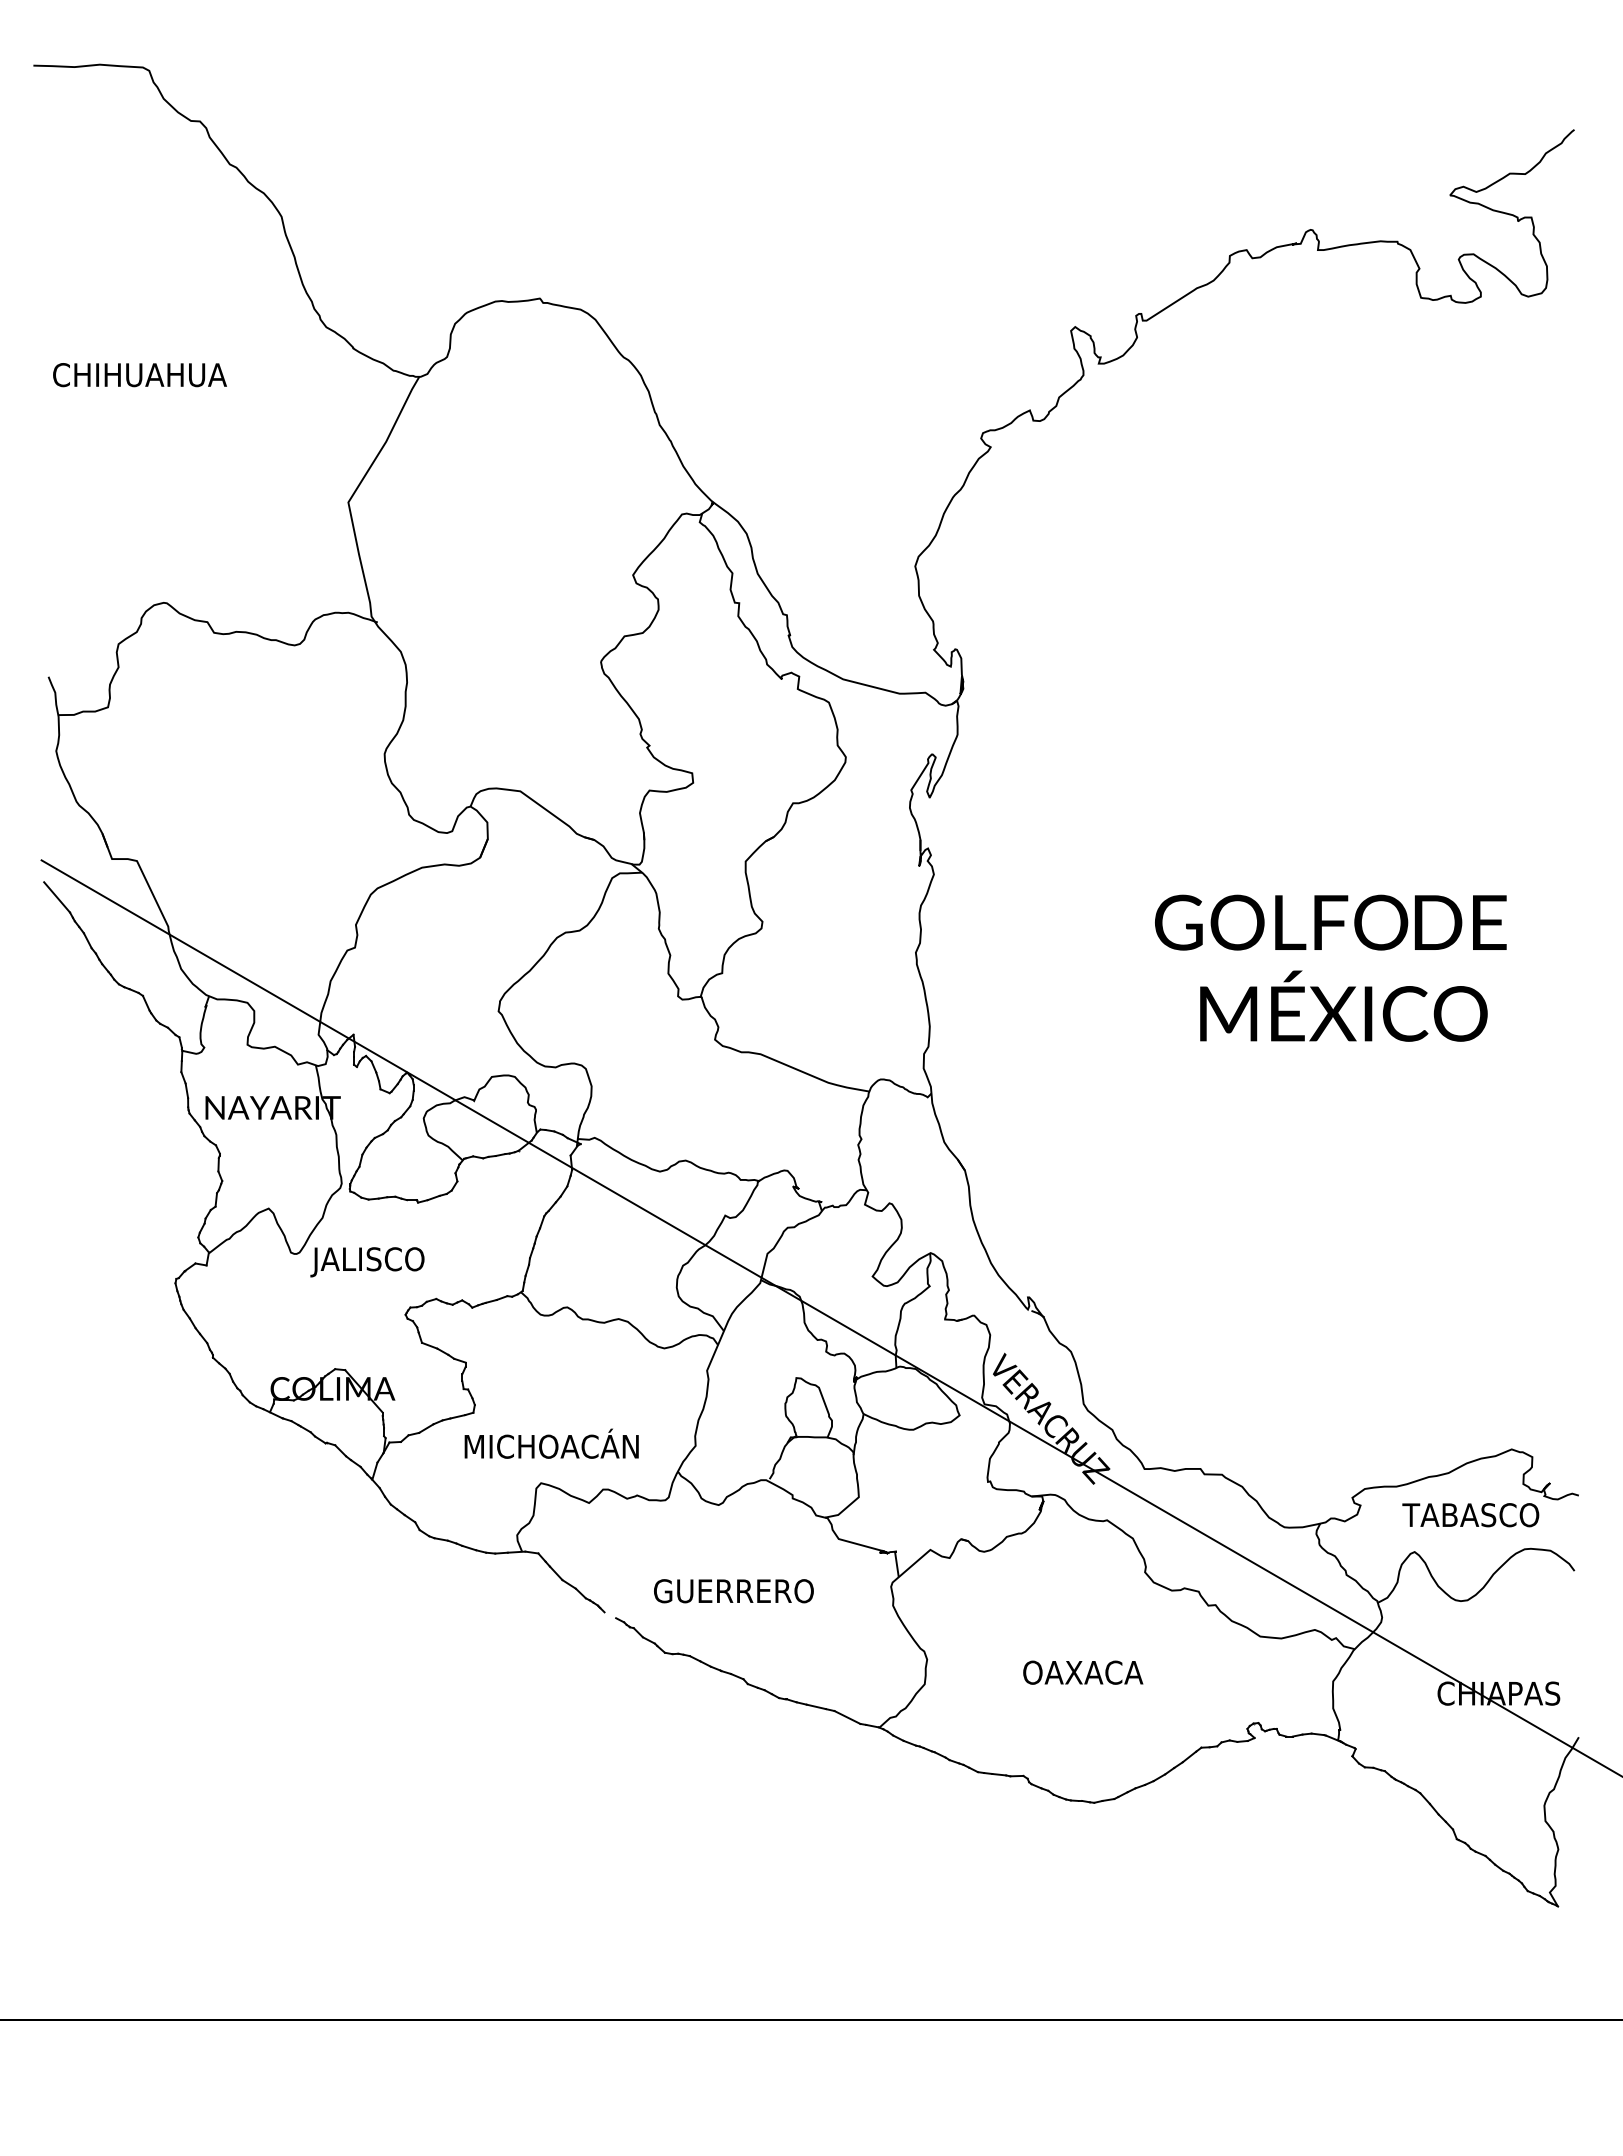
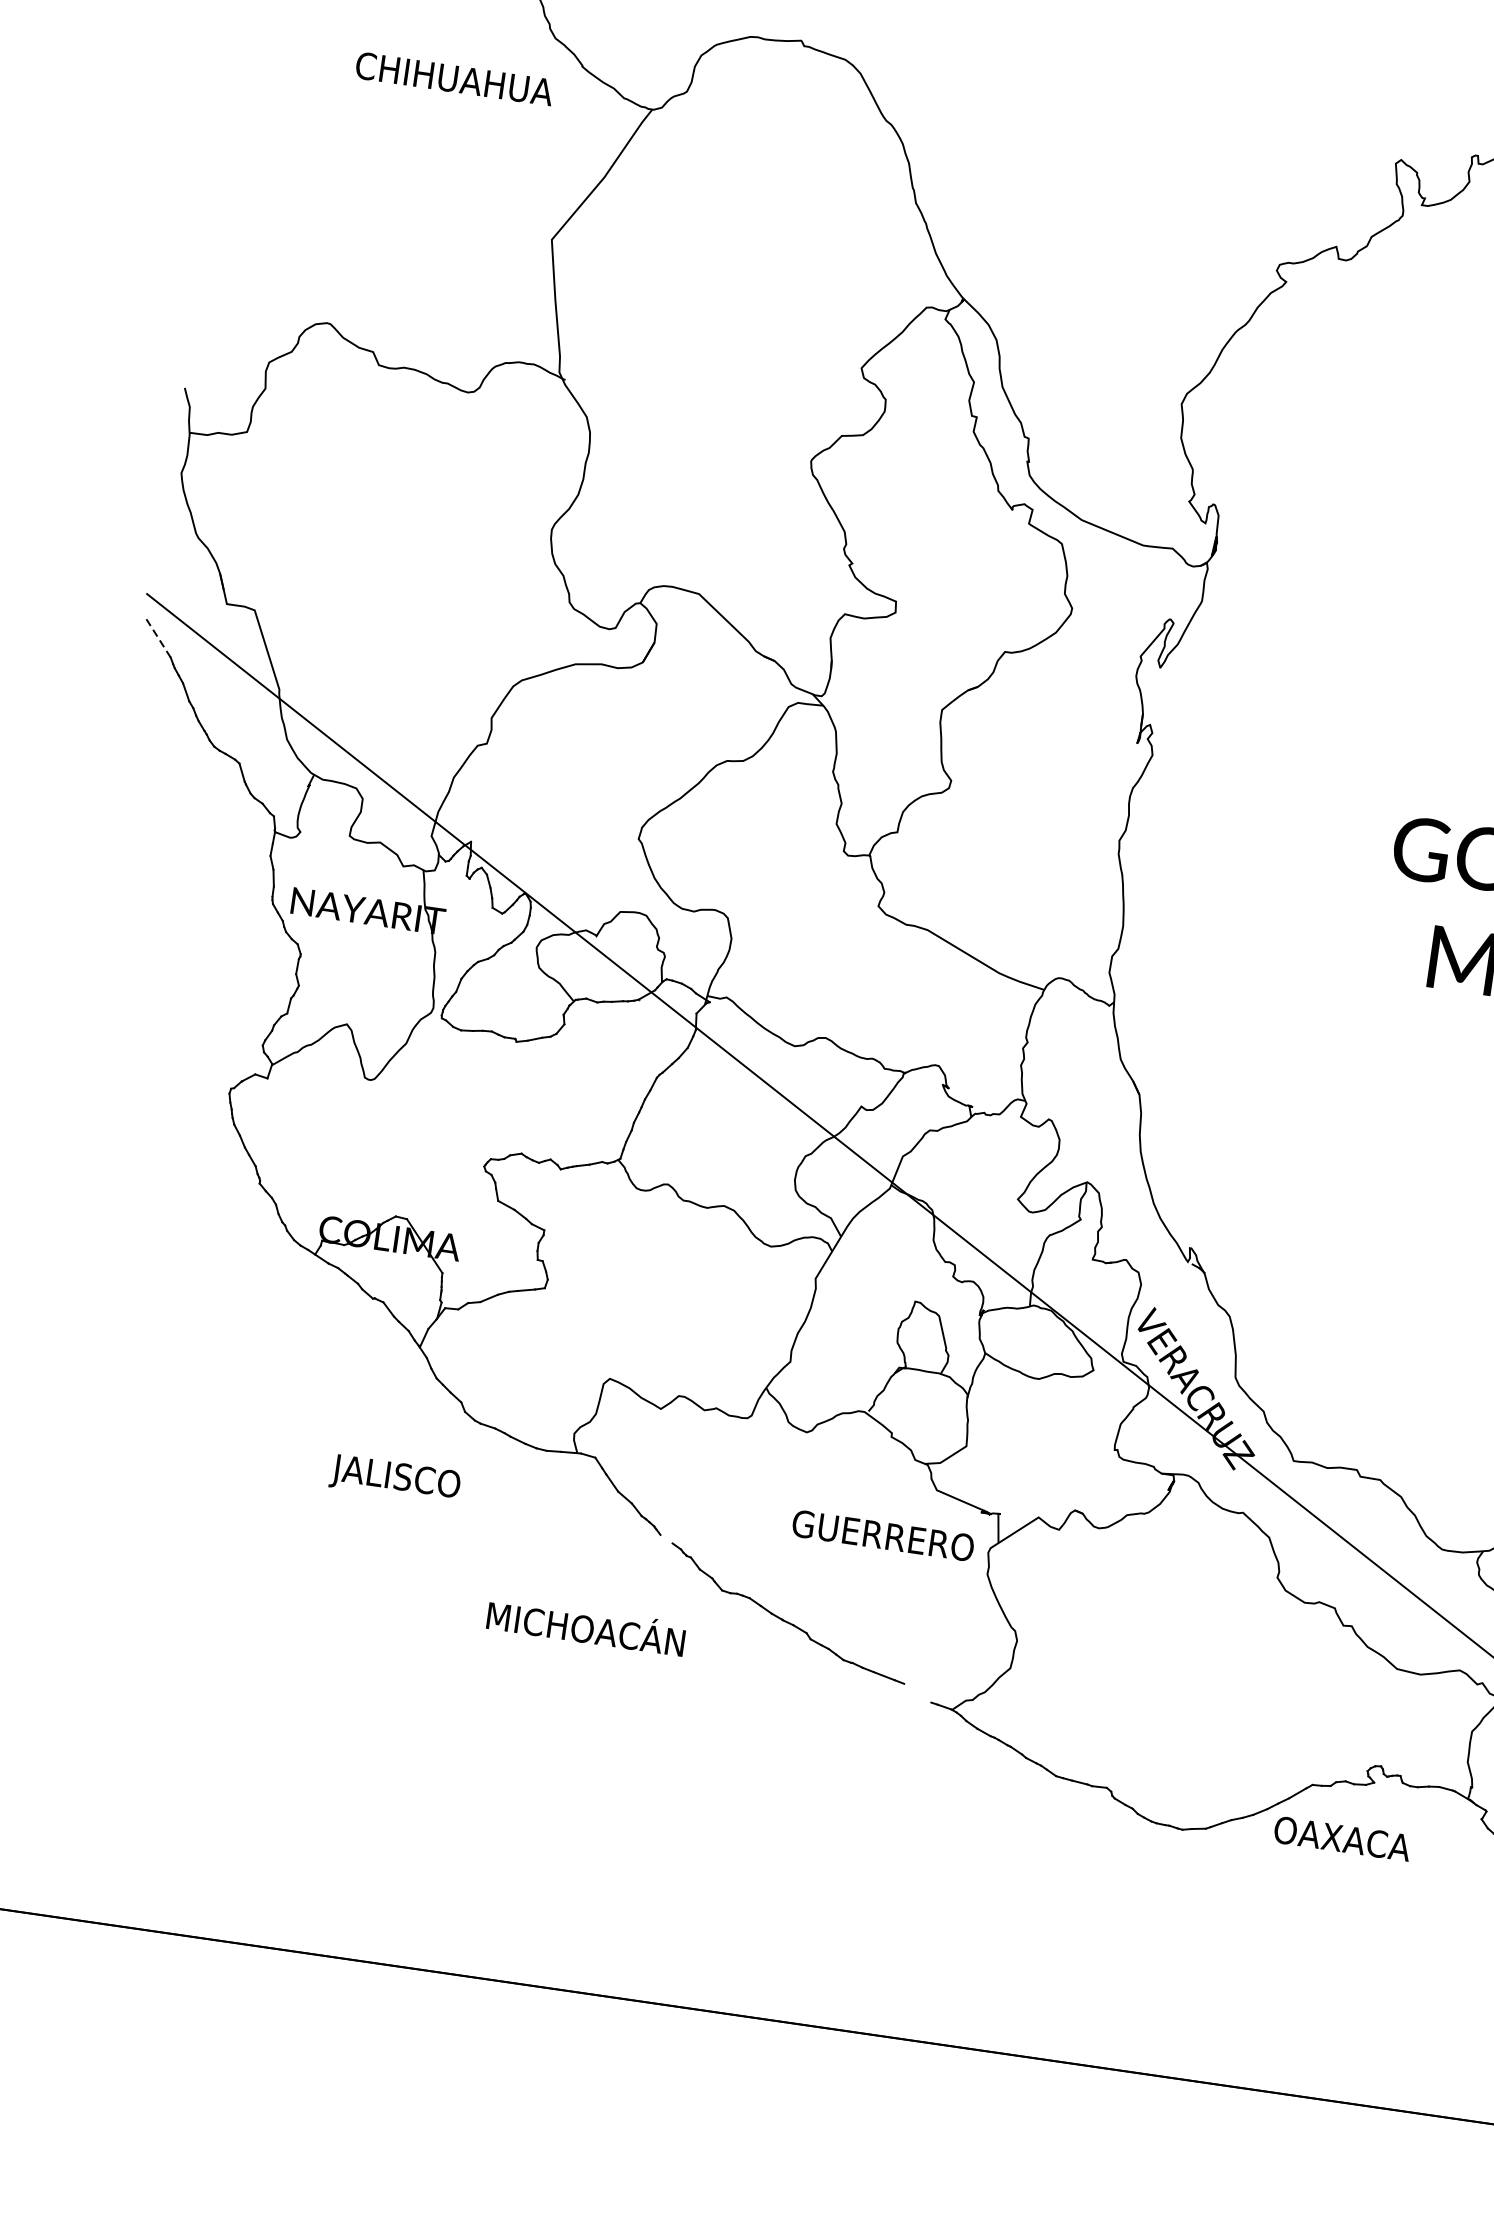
text: (139, 375) -> (454, 79), moved
line: (57, 897) -> (159, 638), solid -> dashed
text: (367, 1262) -> (395, 1479), moved
text: (551, 1443) -> (586, 1625), moved
text: (733, 1591) -> (882, 1536), moved
text: (1083, 1672) -> (1342, 1838), moved
line: (847, 1717) -> (917, 1693), removed

